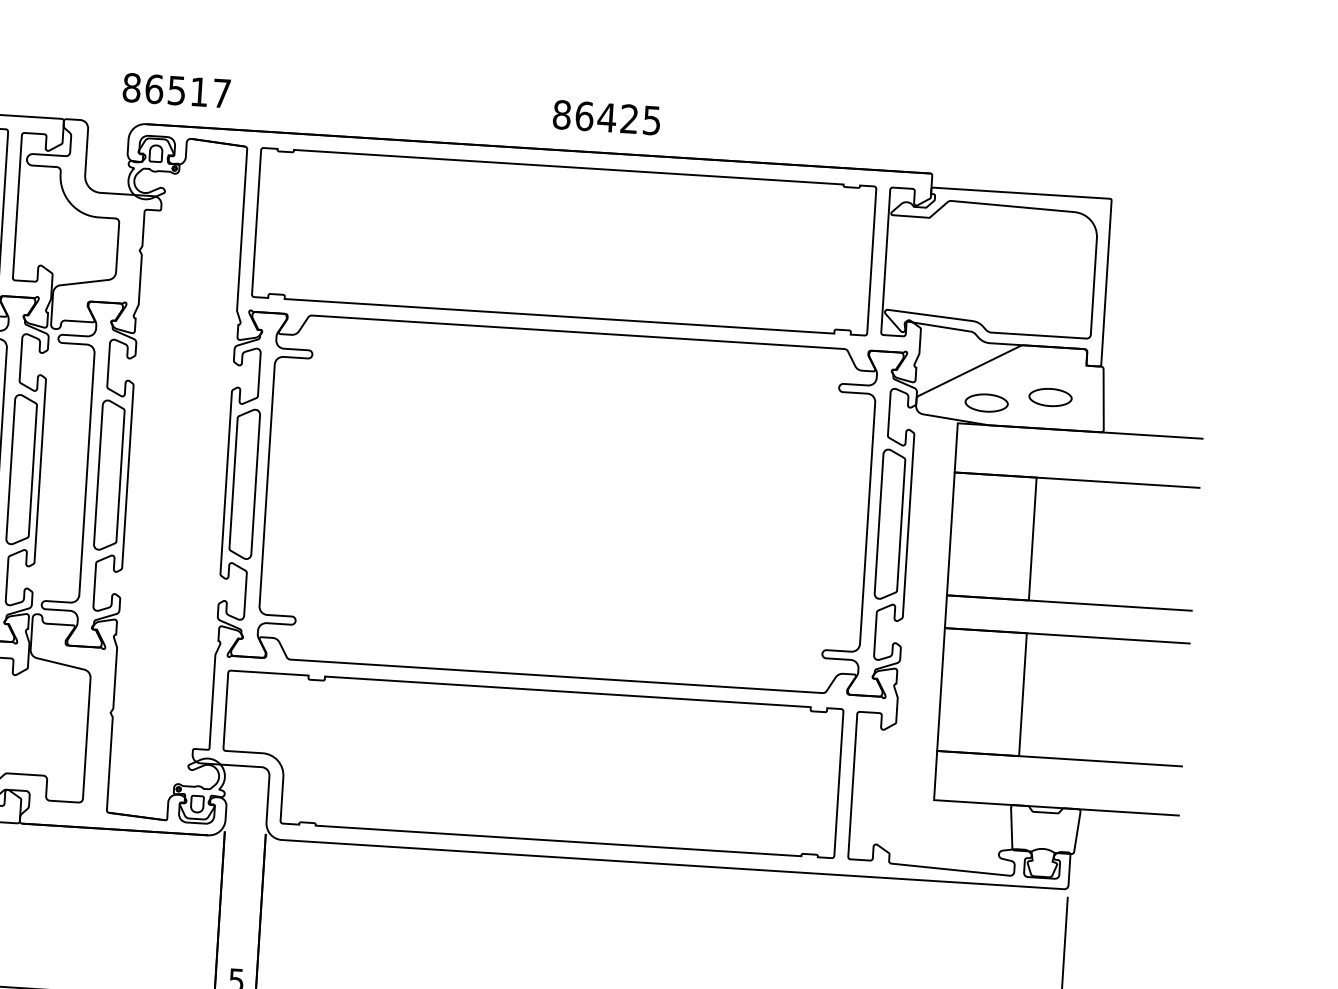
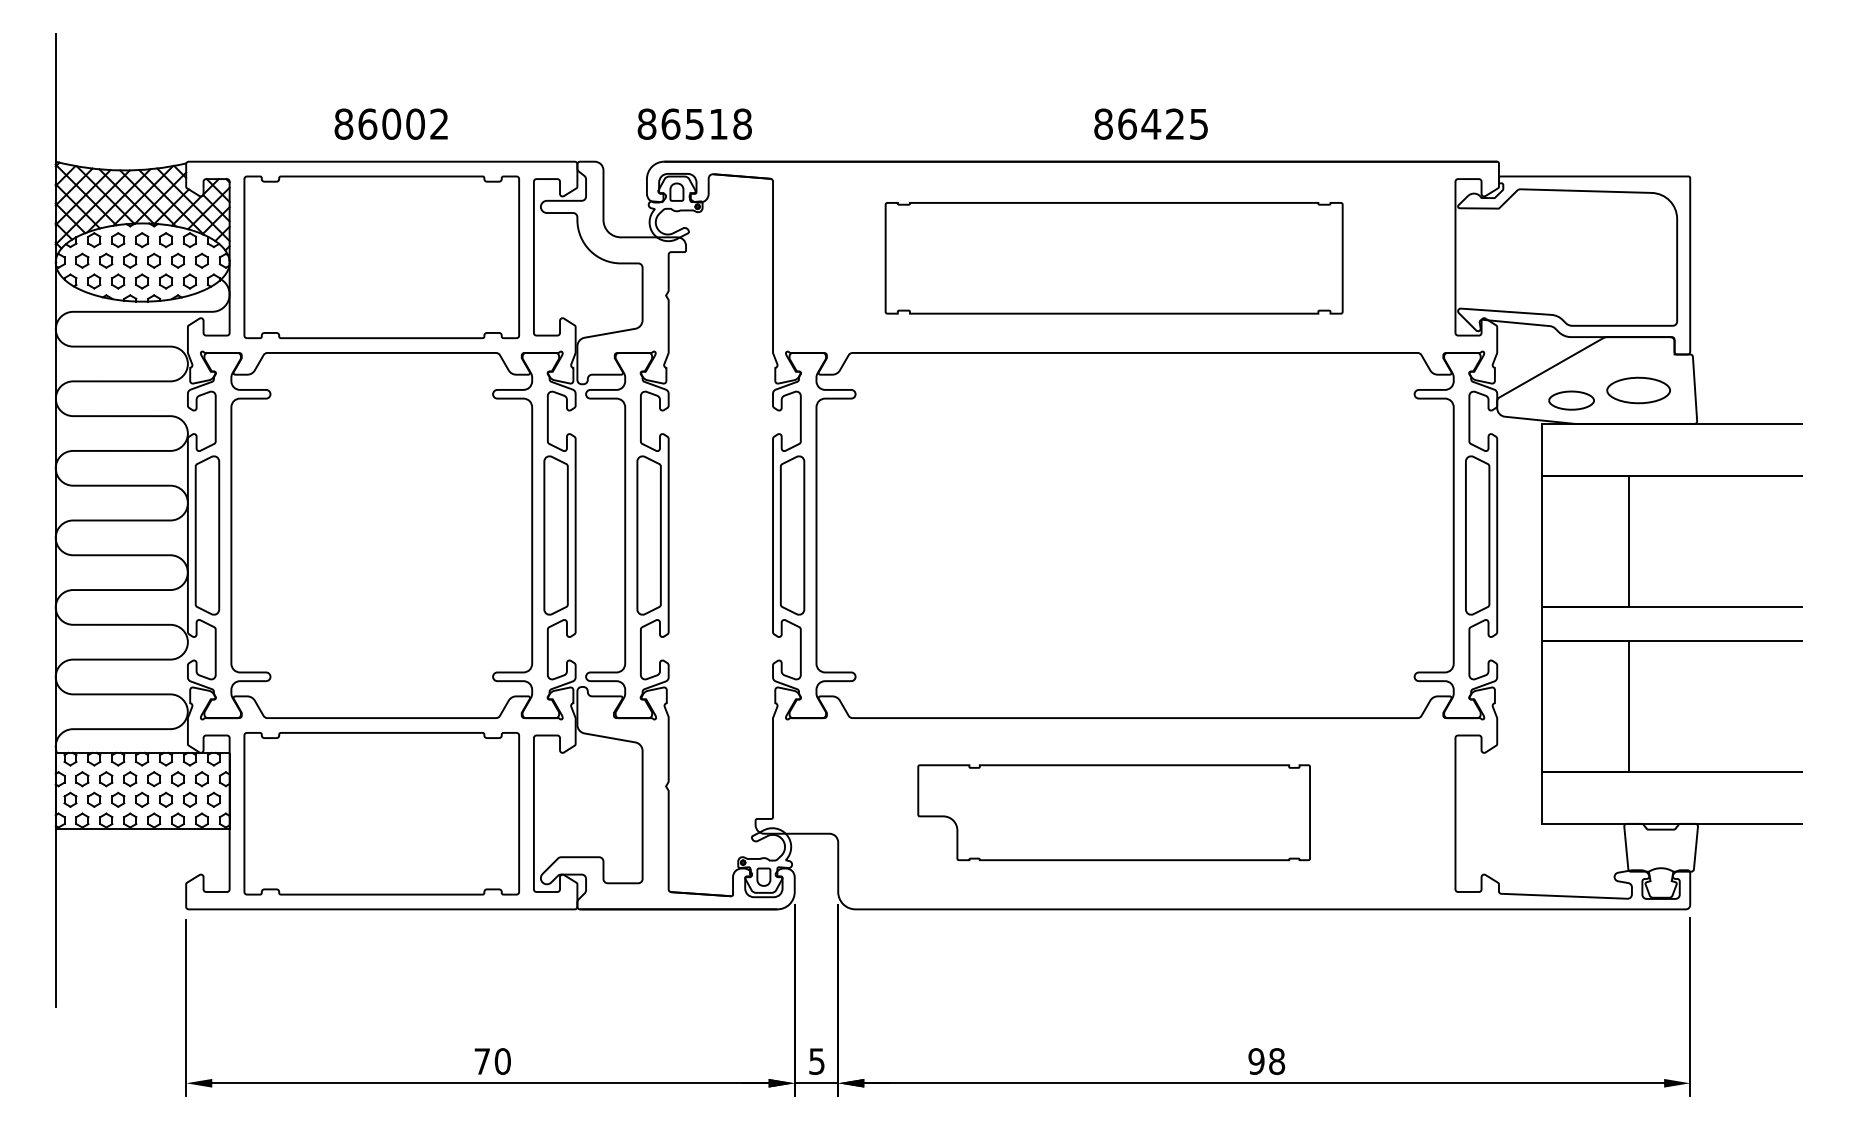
text: (221, 92) -> (742, 123), 86517 -> 86518
part: (563, 242) -> (1113, 258), size x0.7
part: (1050, 397) -> (1638, 390), size x1.4
part: (530, 764) -> (1113, 812), size x0.6

